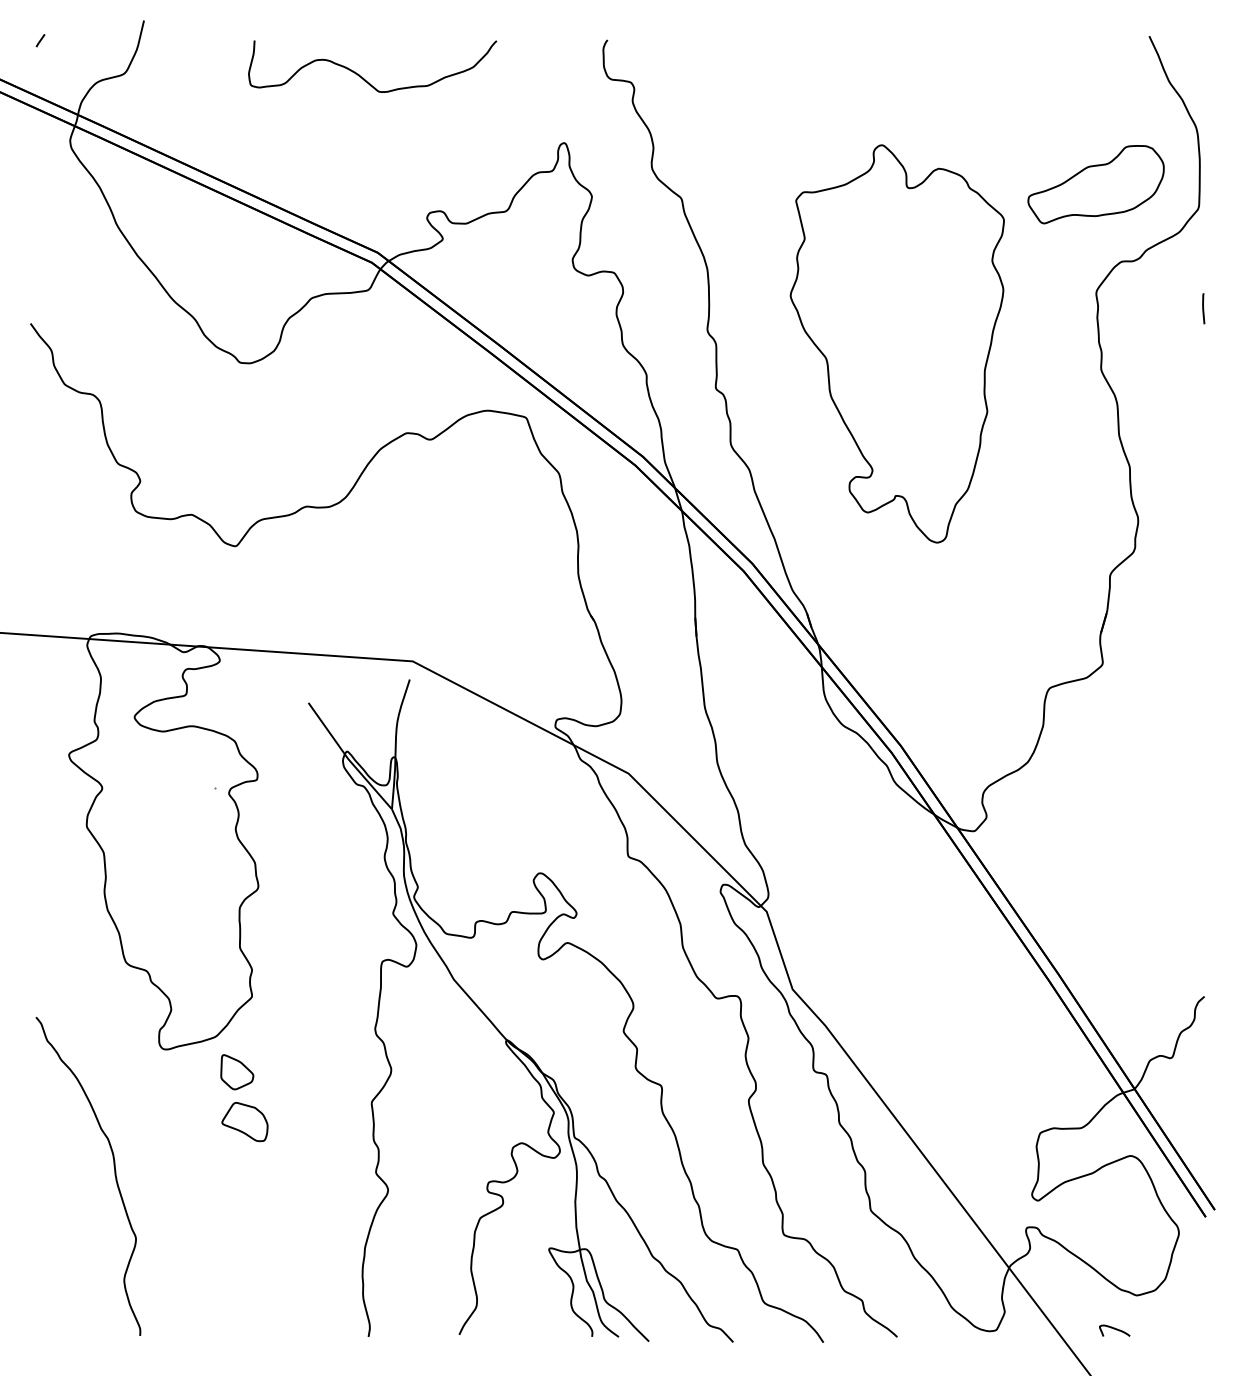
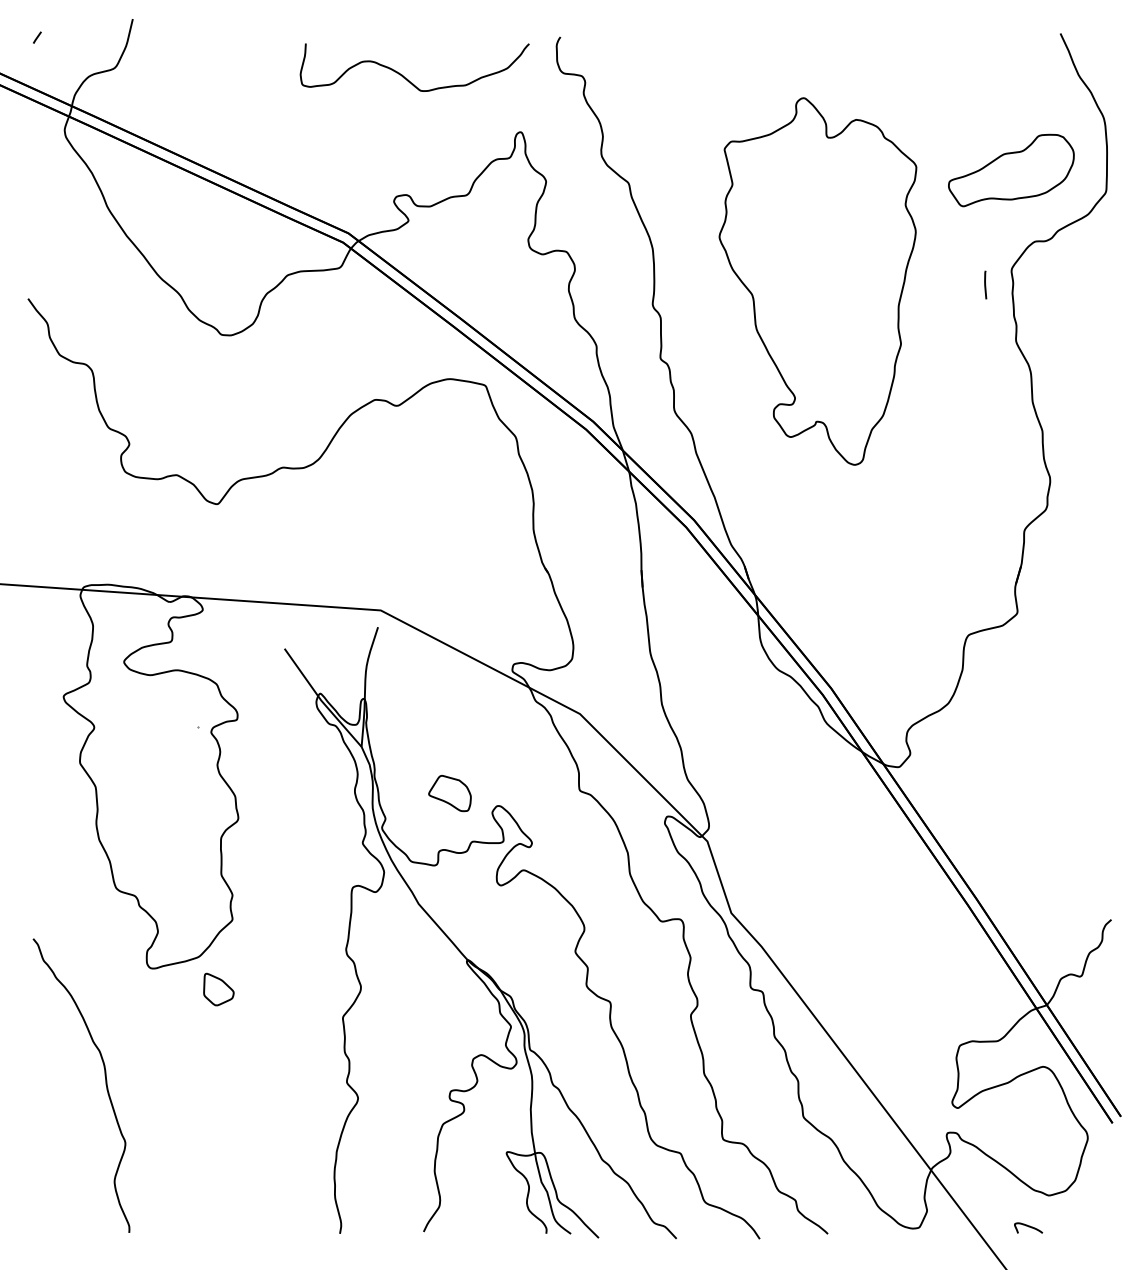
curve: (364, 78) -> (407, 78), moved
line: (1203, 308) -> (985, 284), moved
part: (896, 343) -> (817, 281), moved
part: (244, 1122) -> (449, 793), moved

